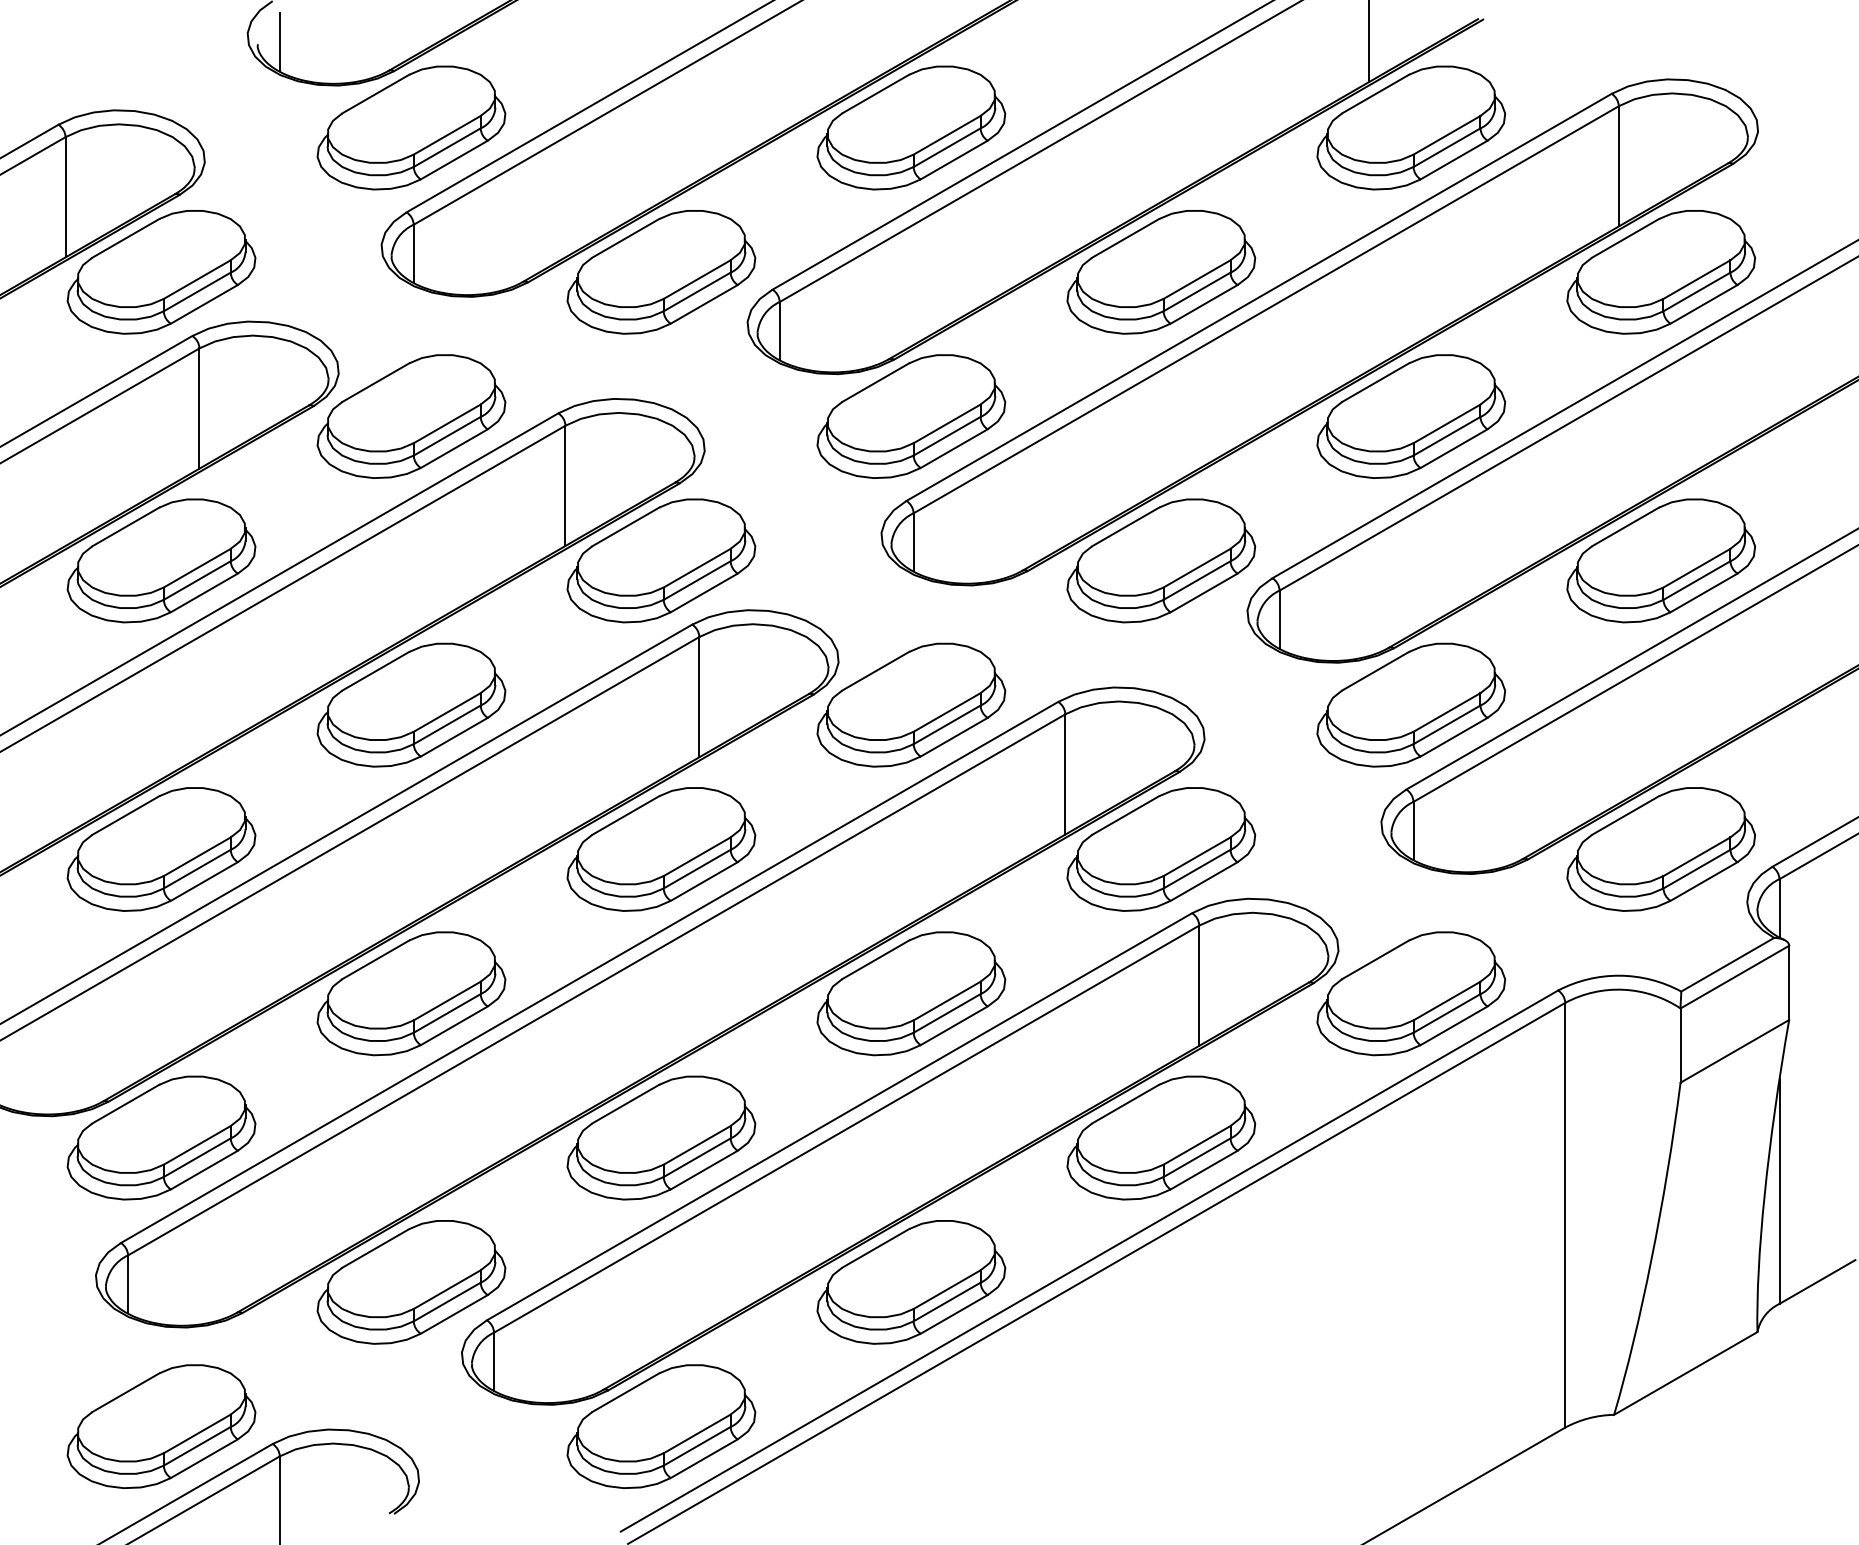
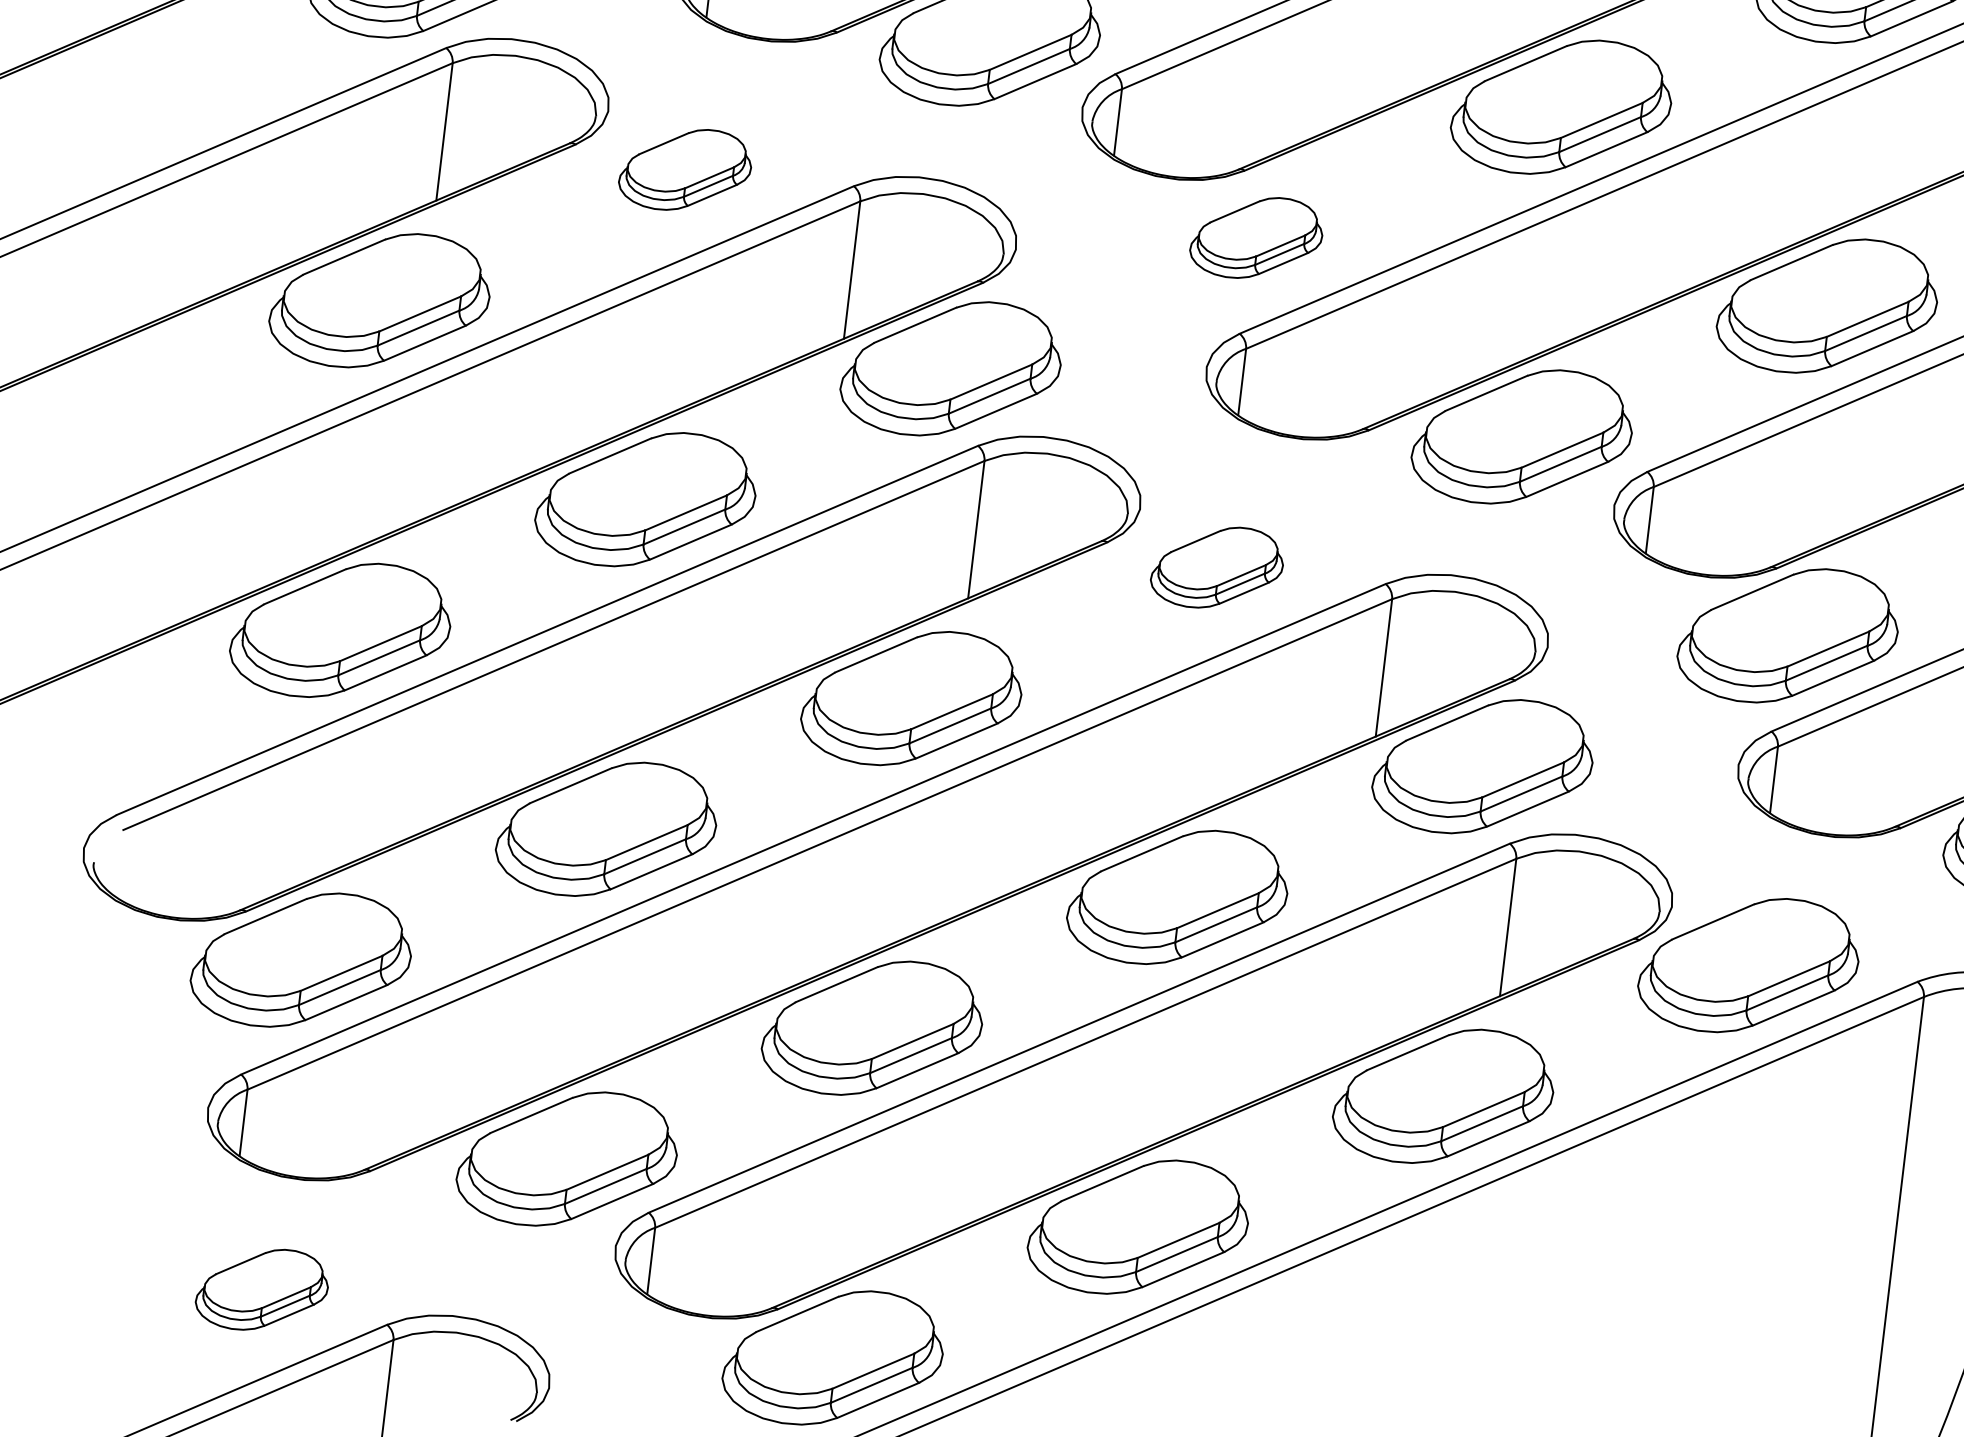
part: (411, 416) -> (685, 169), size x0.6
part: (911, 416) -> (1256, 237), size x0.6
part: (911, 704) -> (1217, 566), size x0.6
part: (161, 1426) -> (262, 1289), size x0.6

